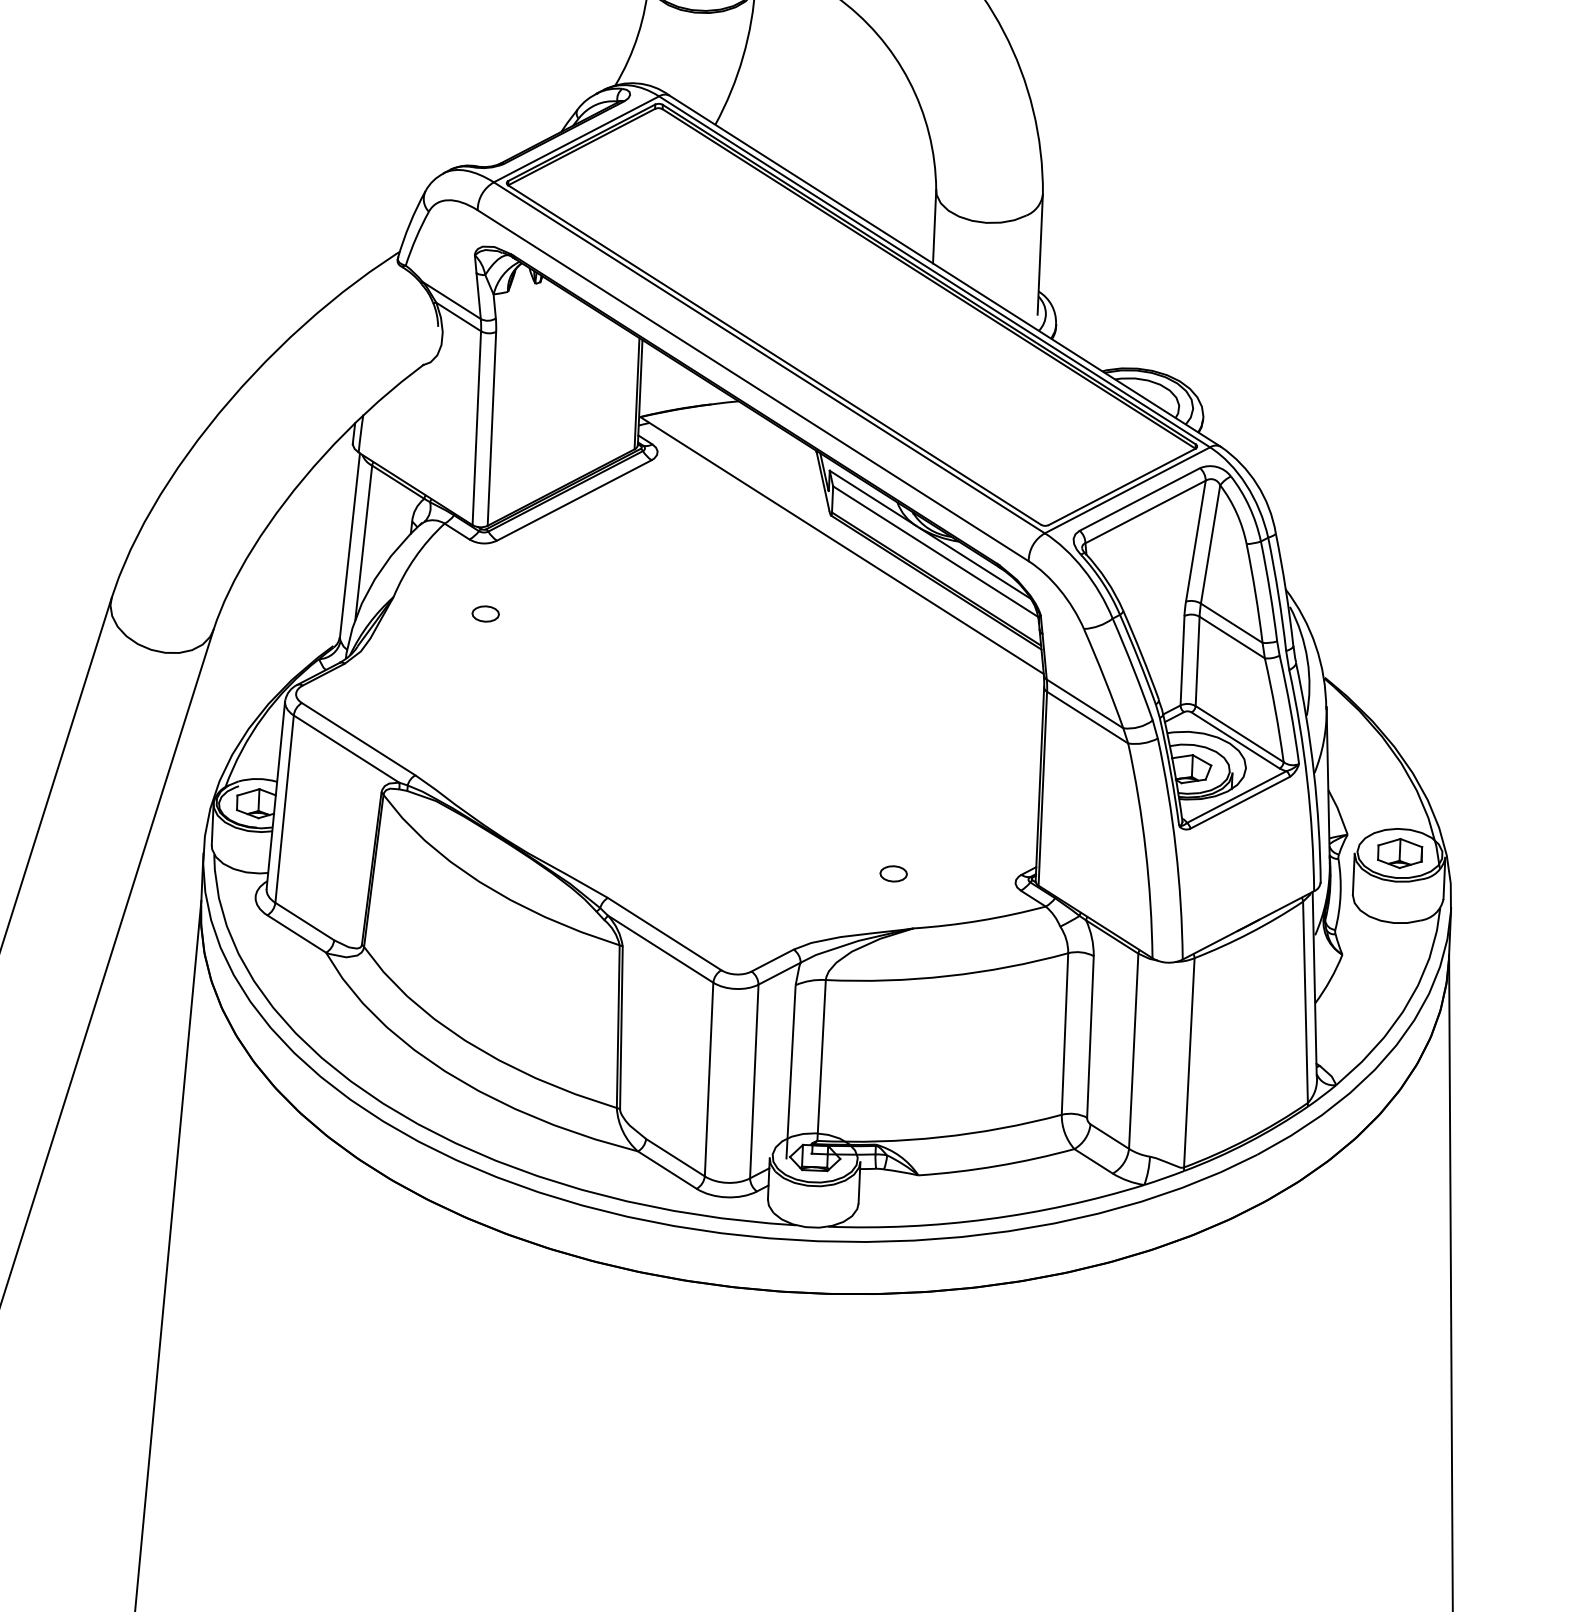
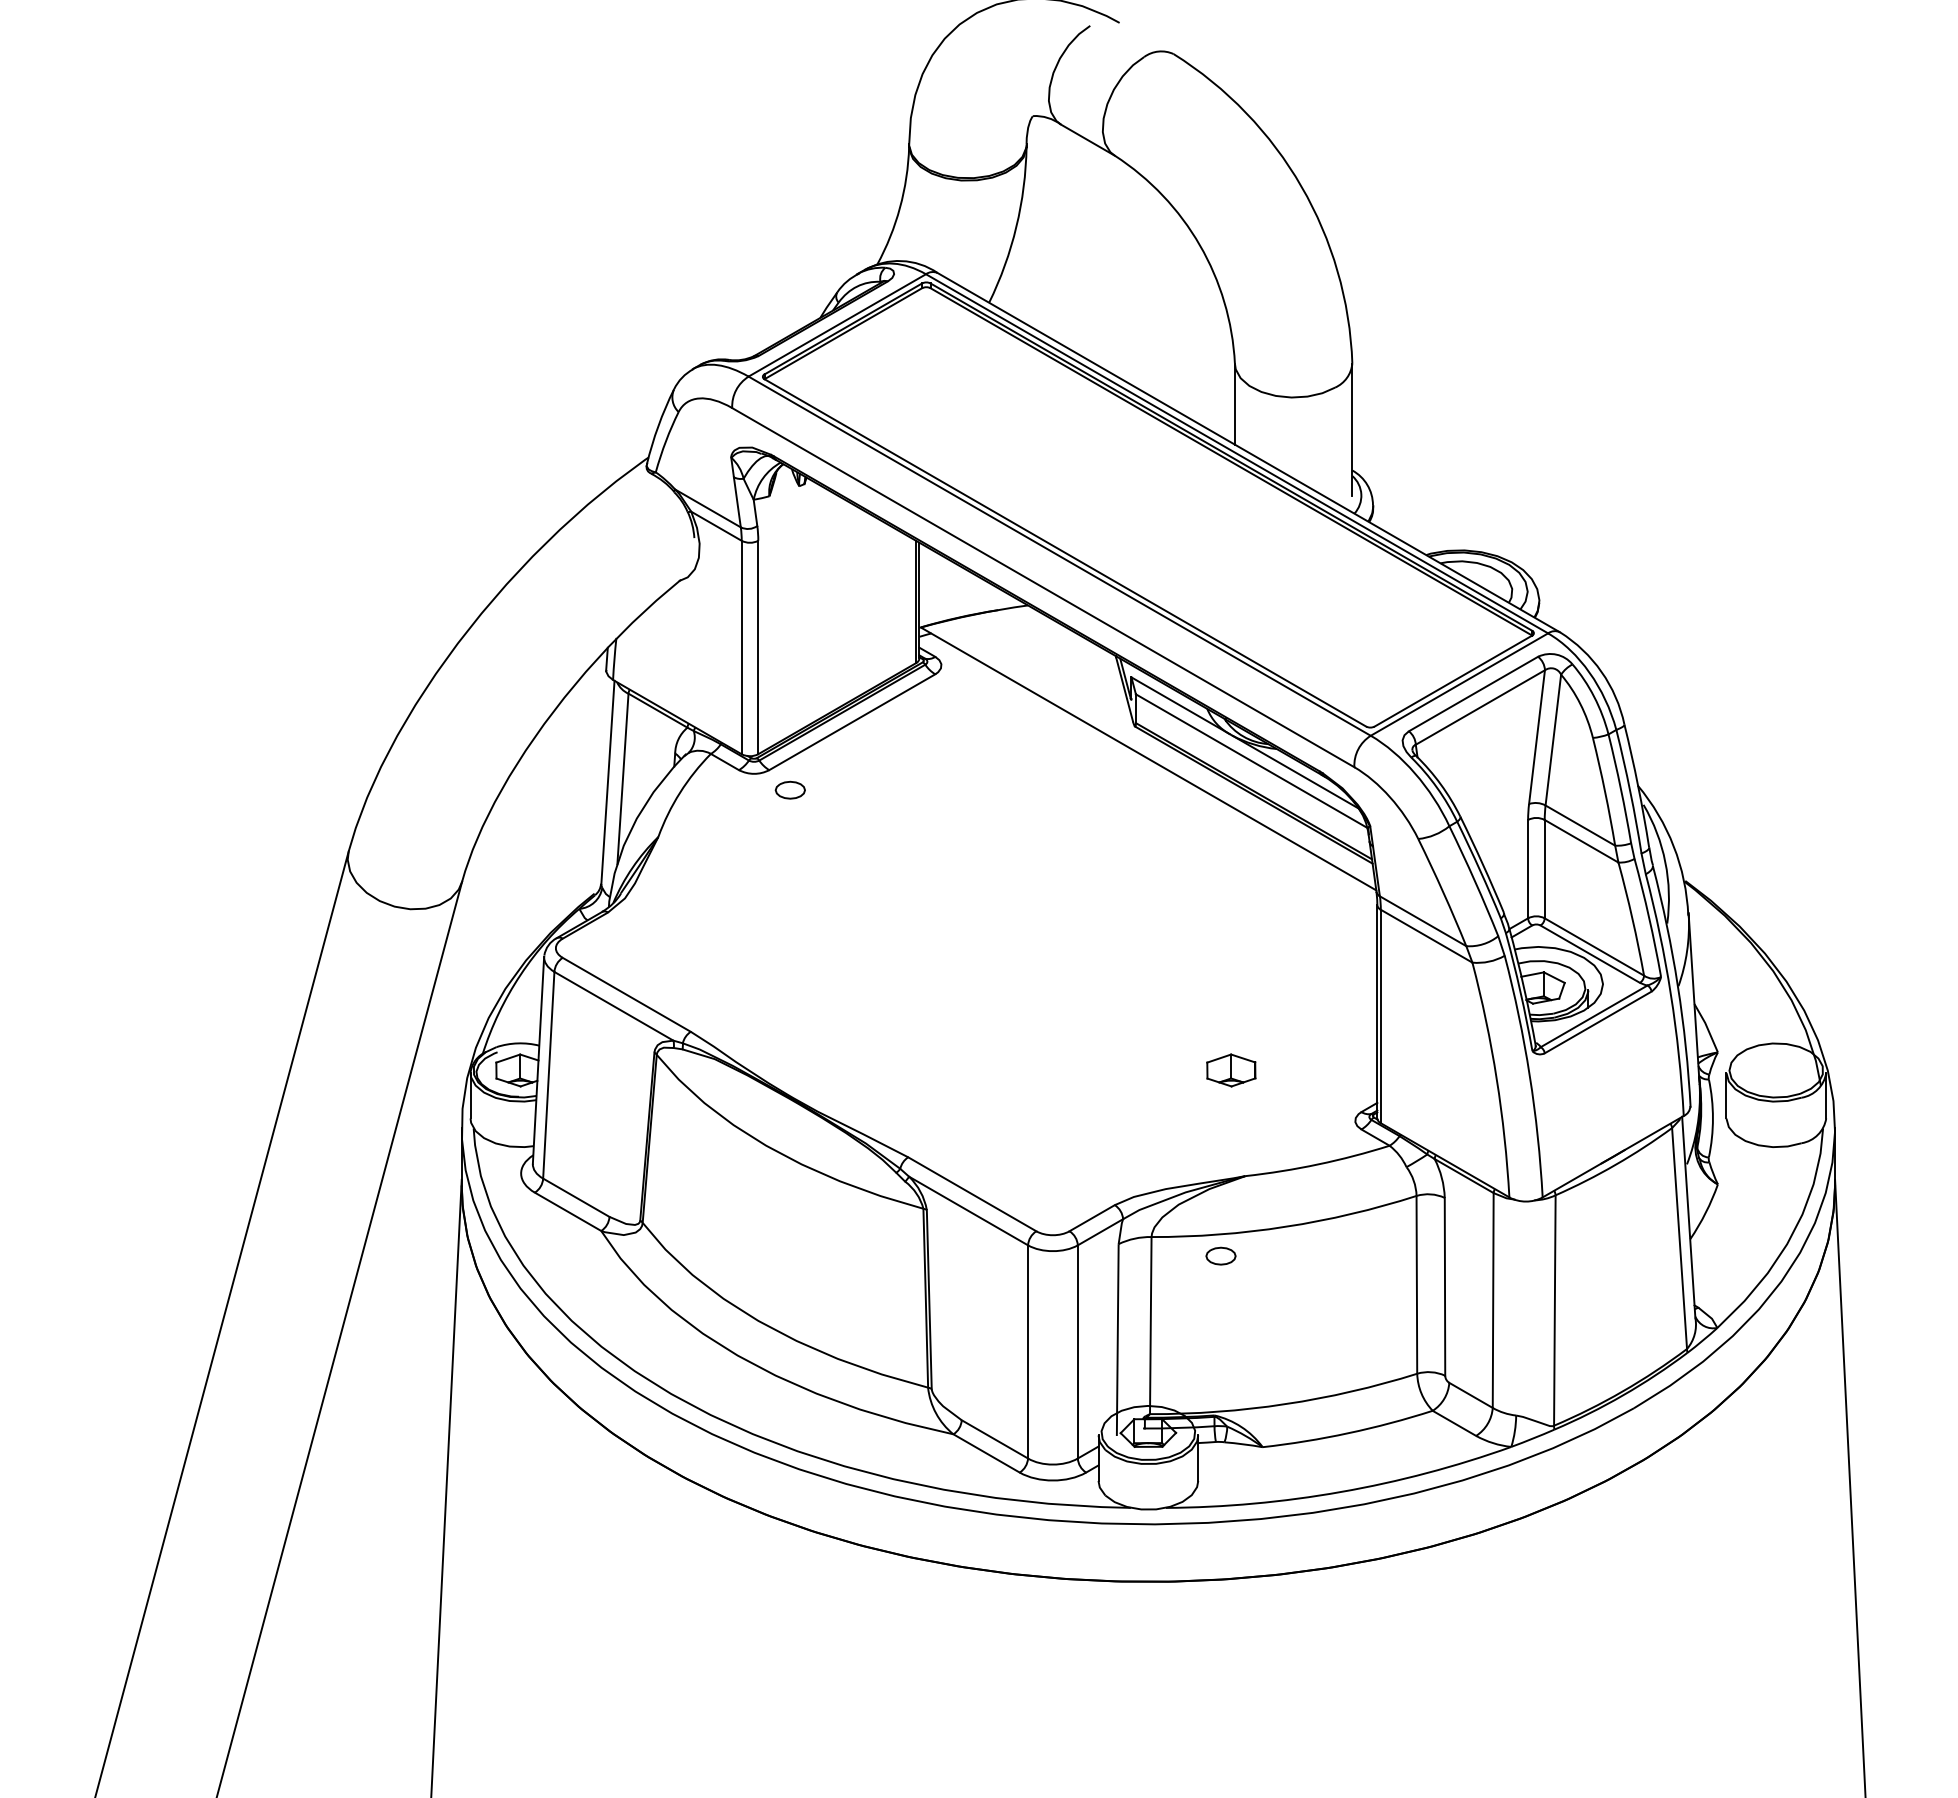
part: (484, 613) -> (789, 789), moved
part: (1400, 853) -> (1231, 1070), moved
part: (893, 873) -> (1220, 1255), moved

